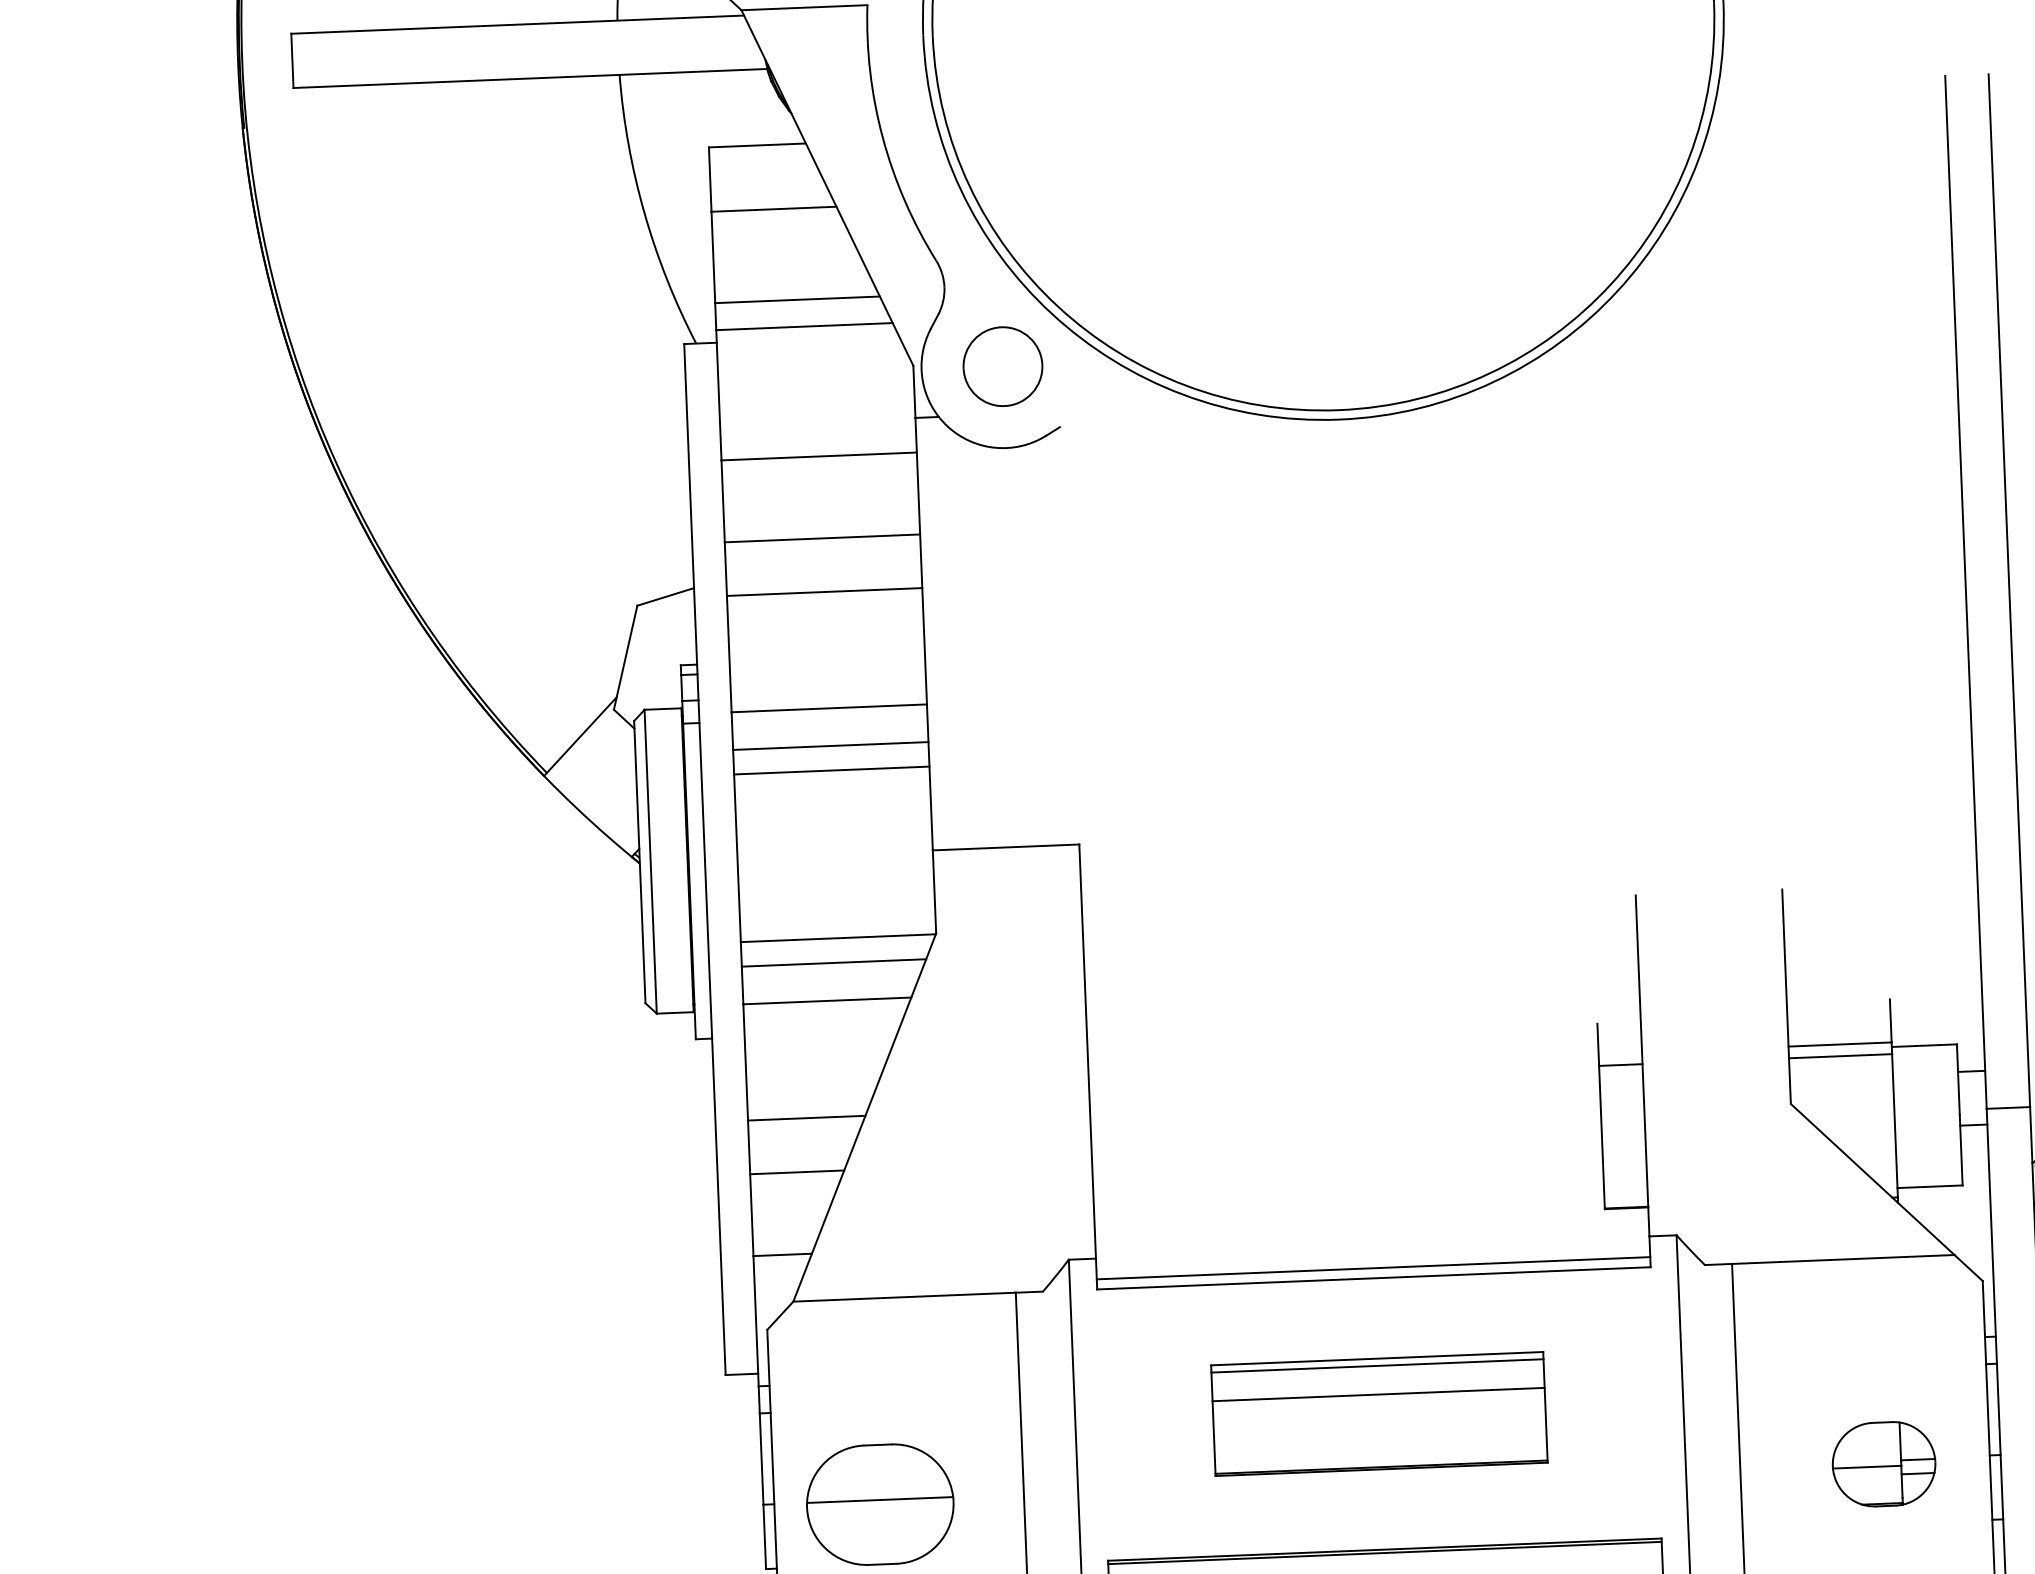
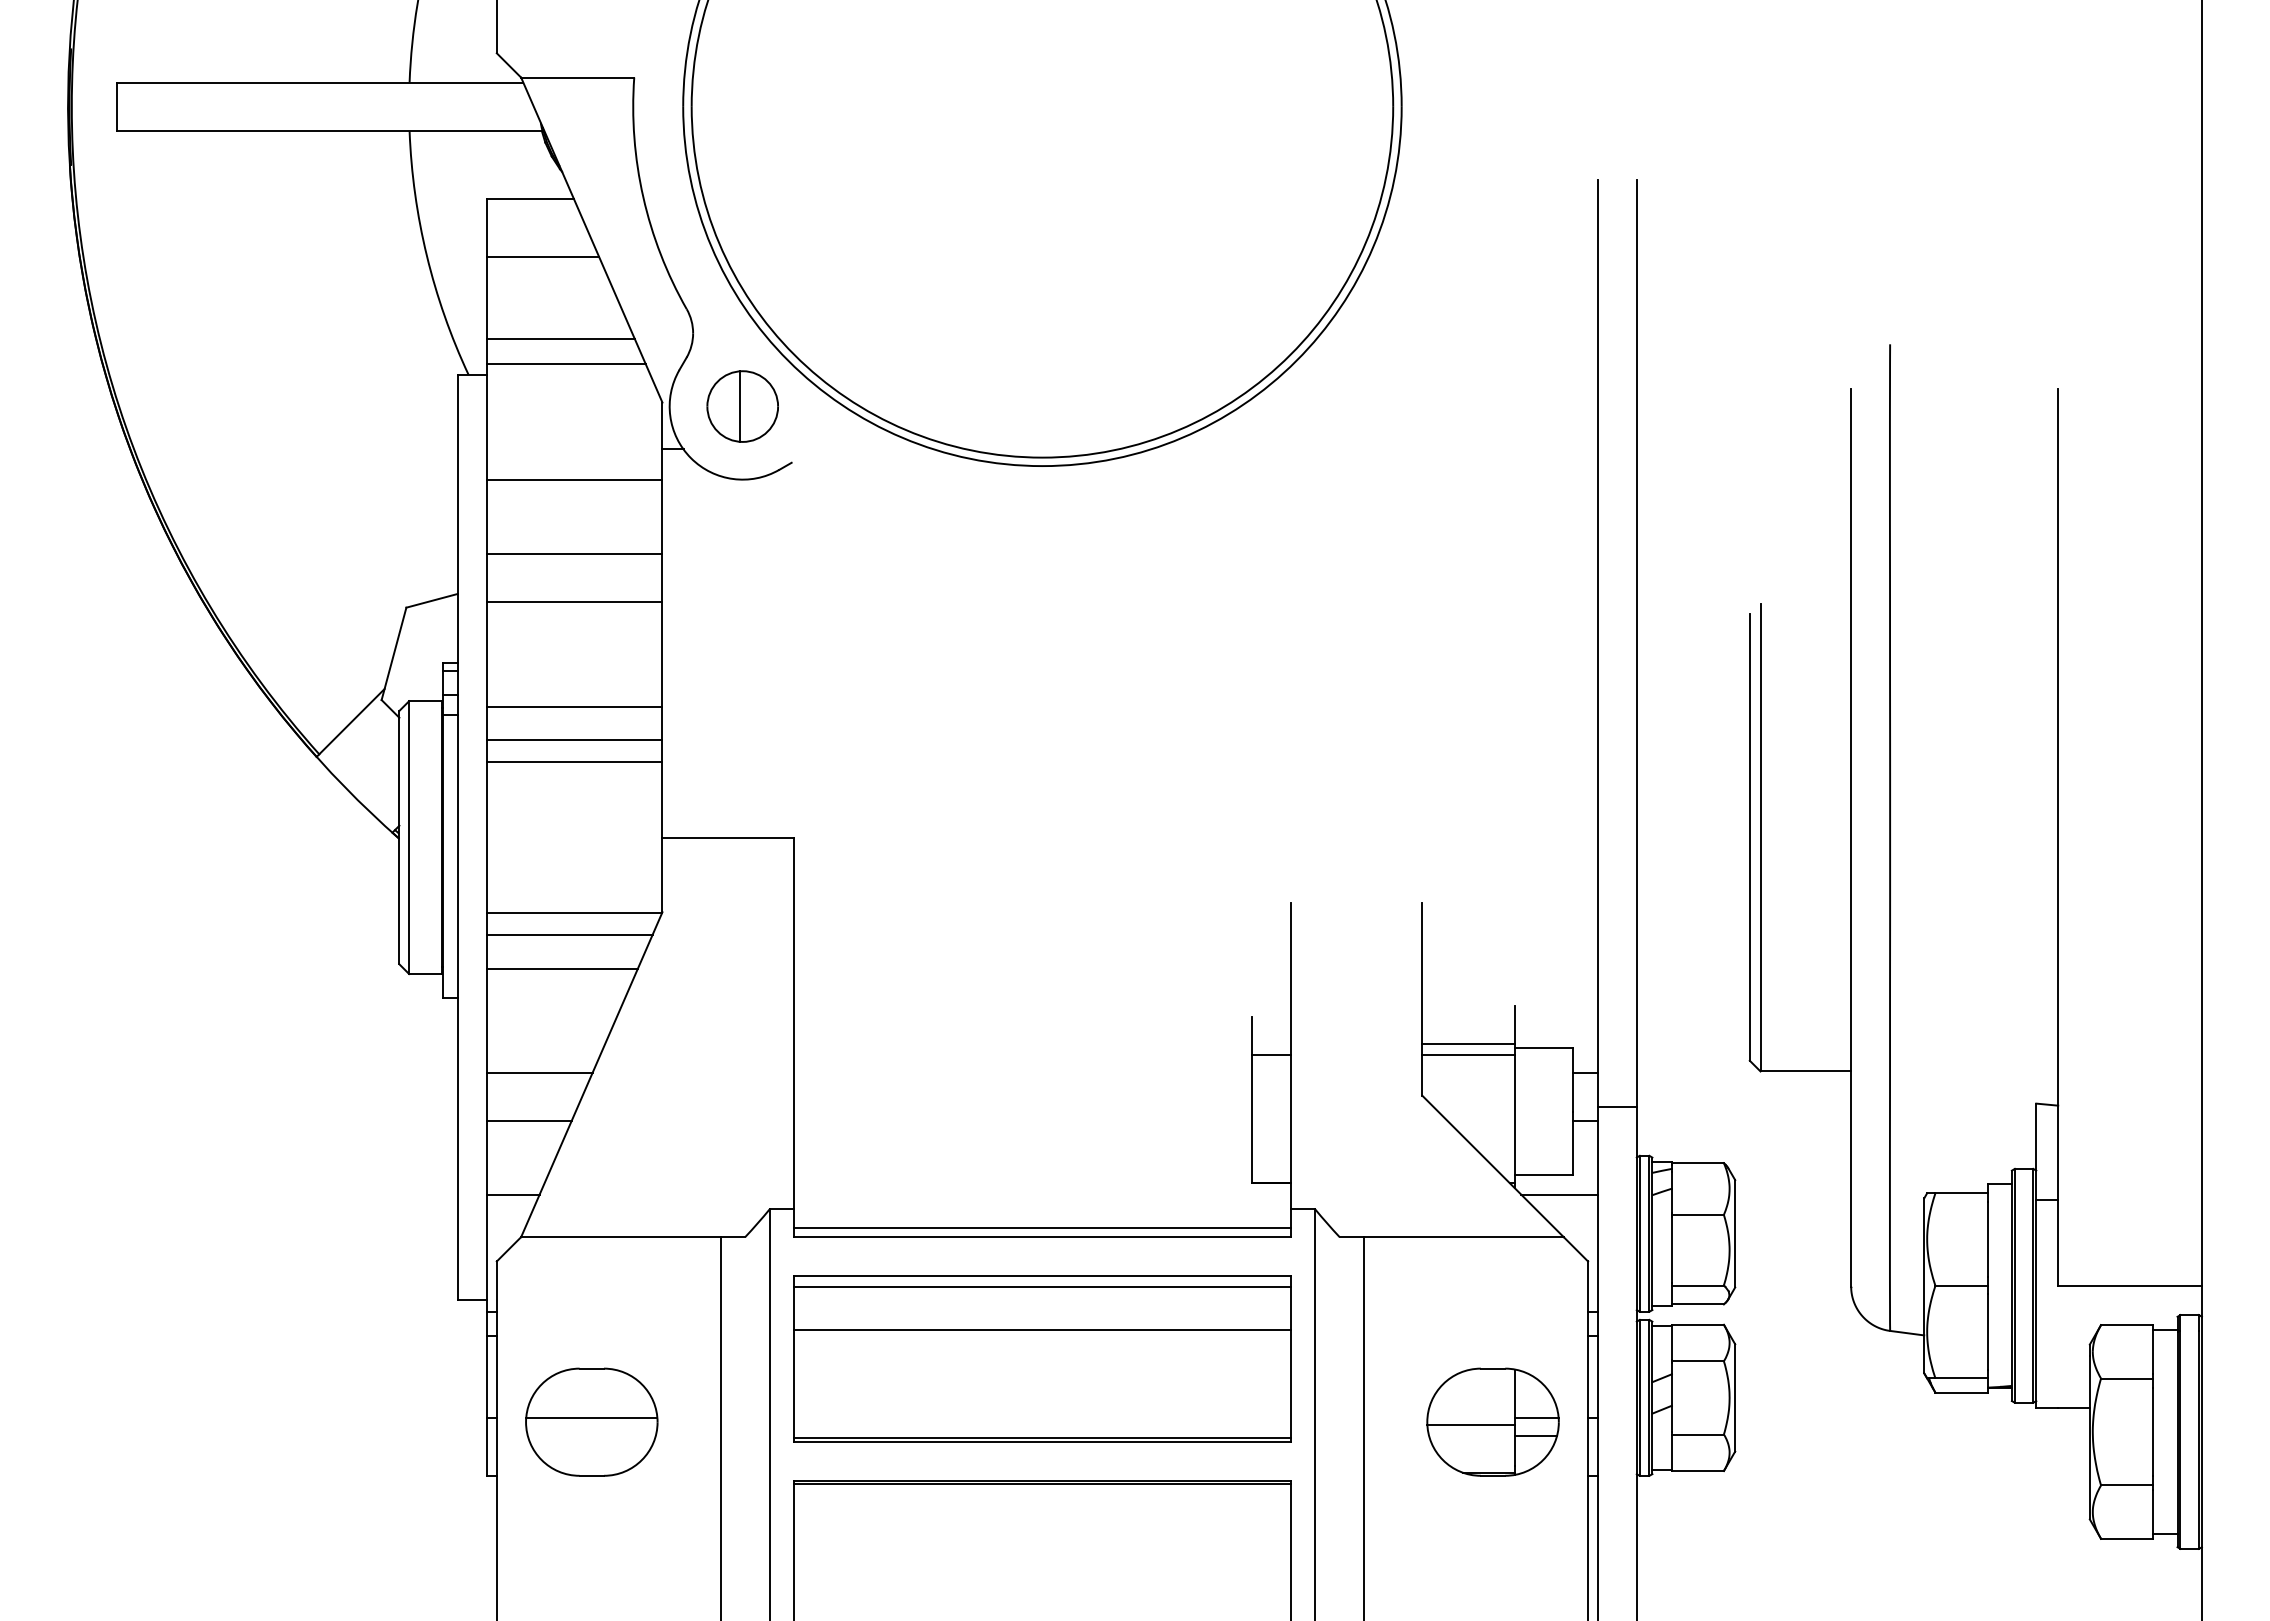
line: (1000, 366) -> (740, 406), added
line: (1947, 1207) -> (1559, 1194), added
part: (1379, 1413) -> (1042, 1358), size x1.67
part: (1883, 1463) -> (1492, 1421), size x1.43

